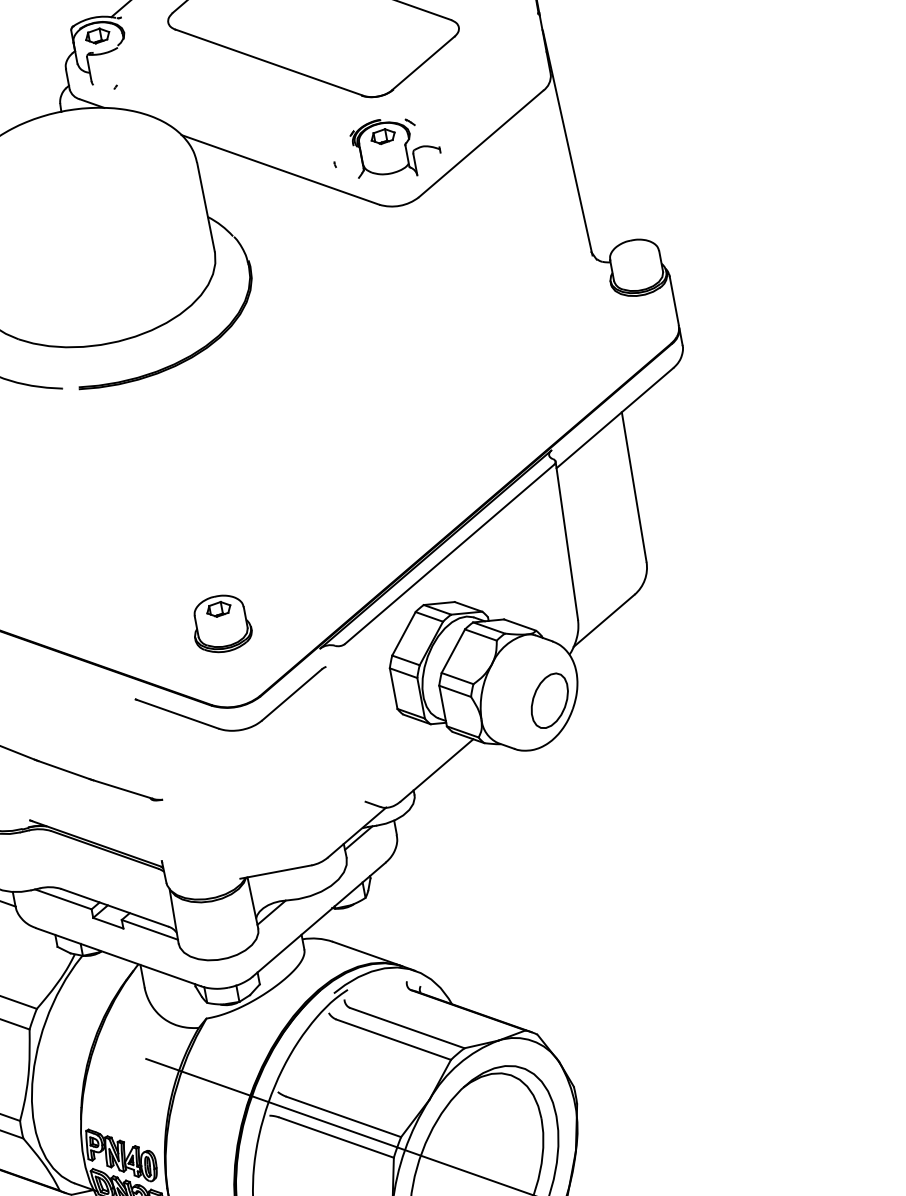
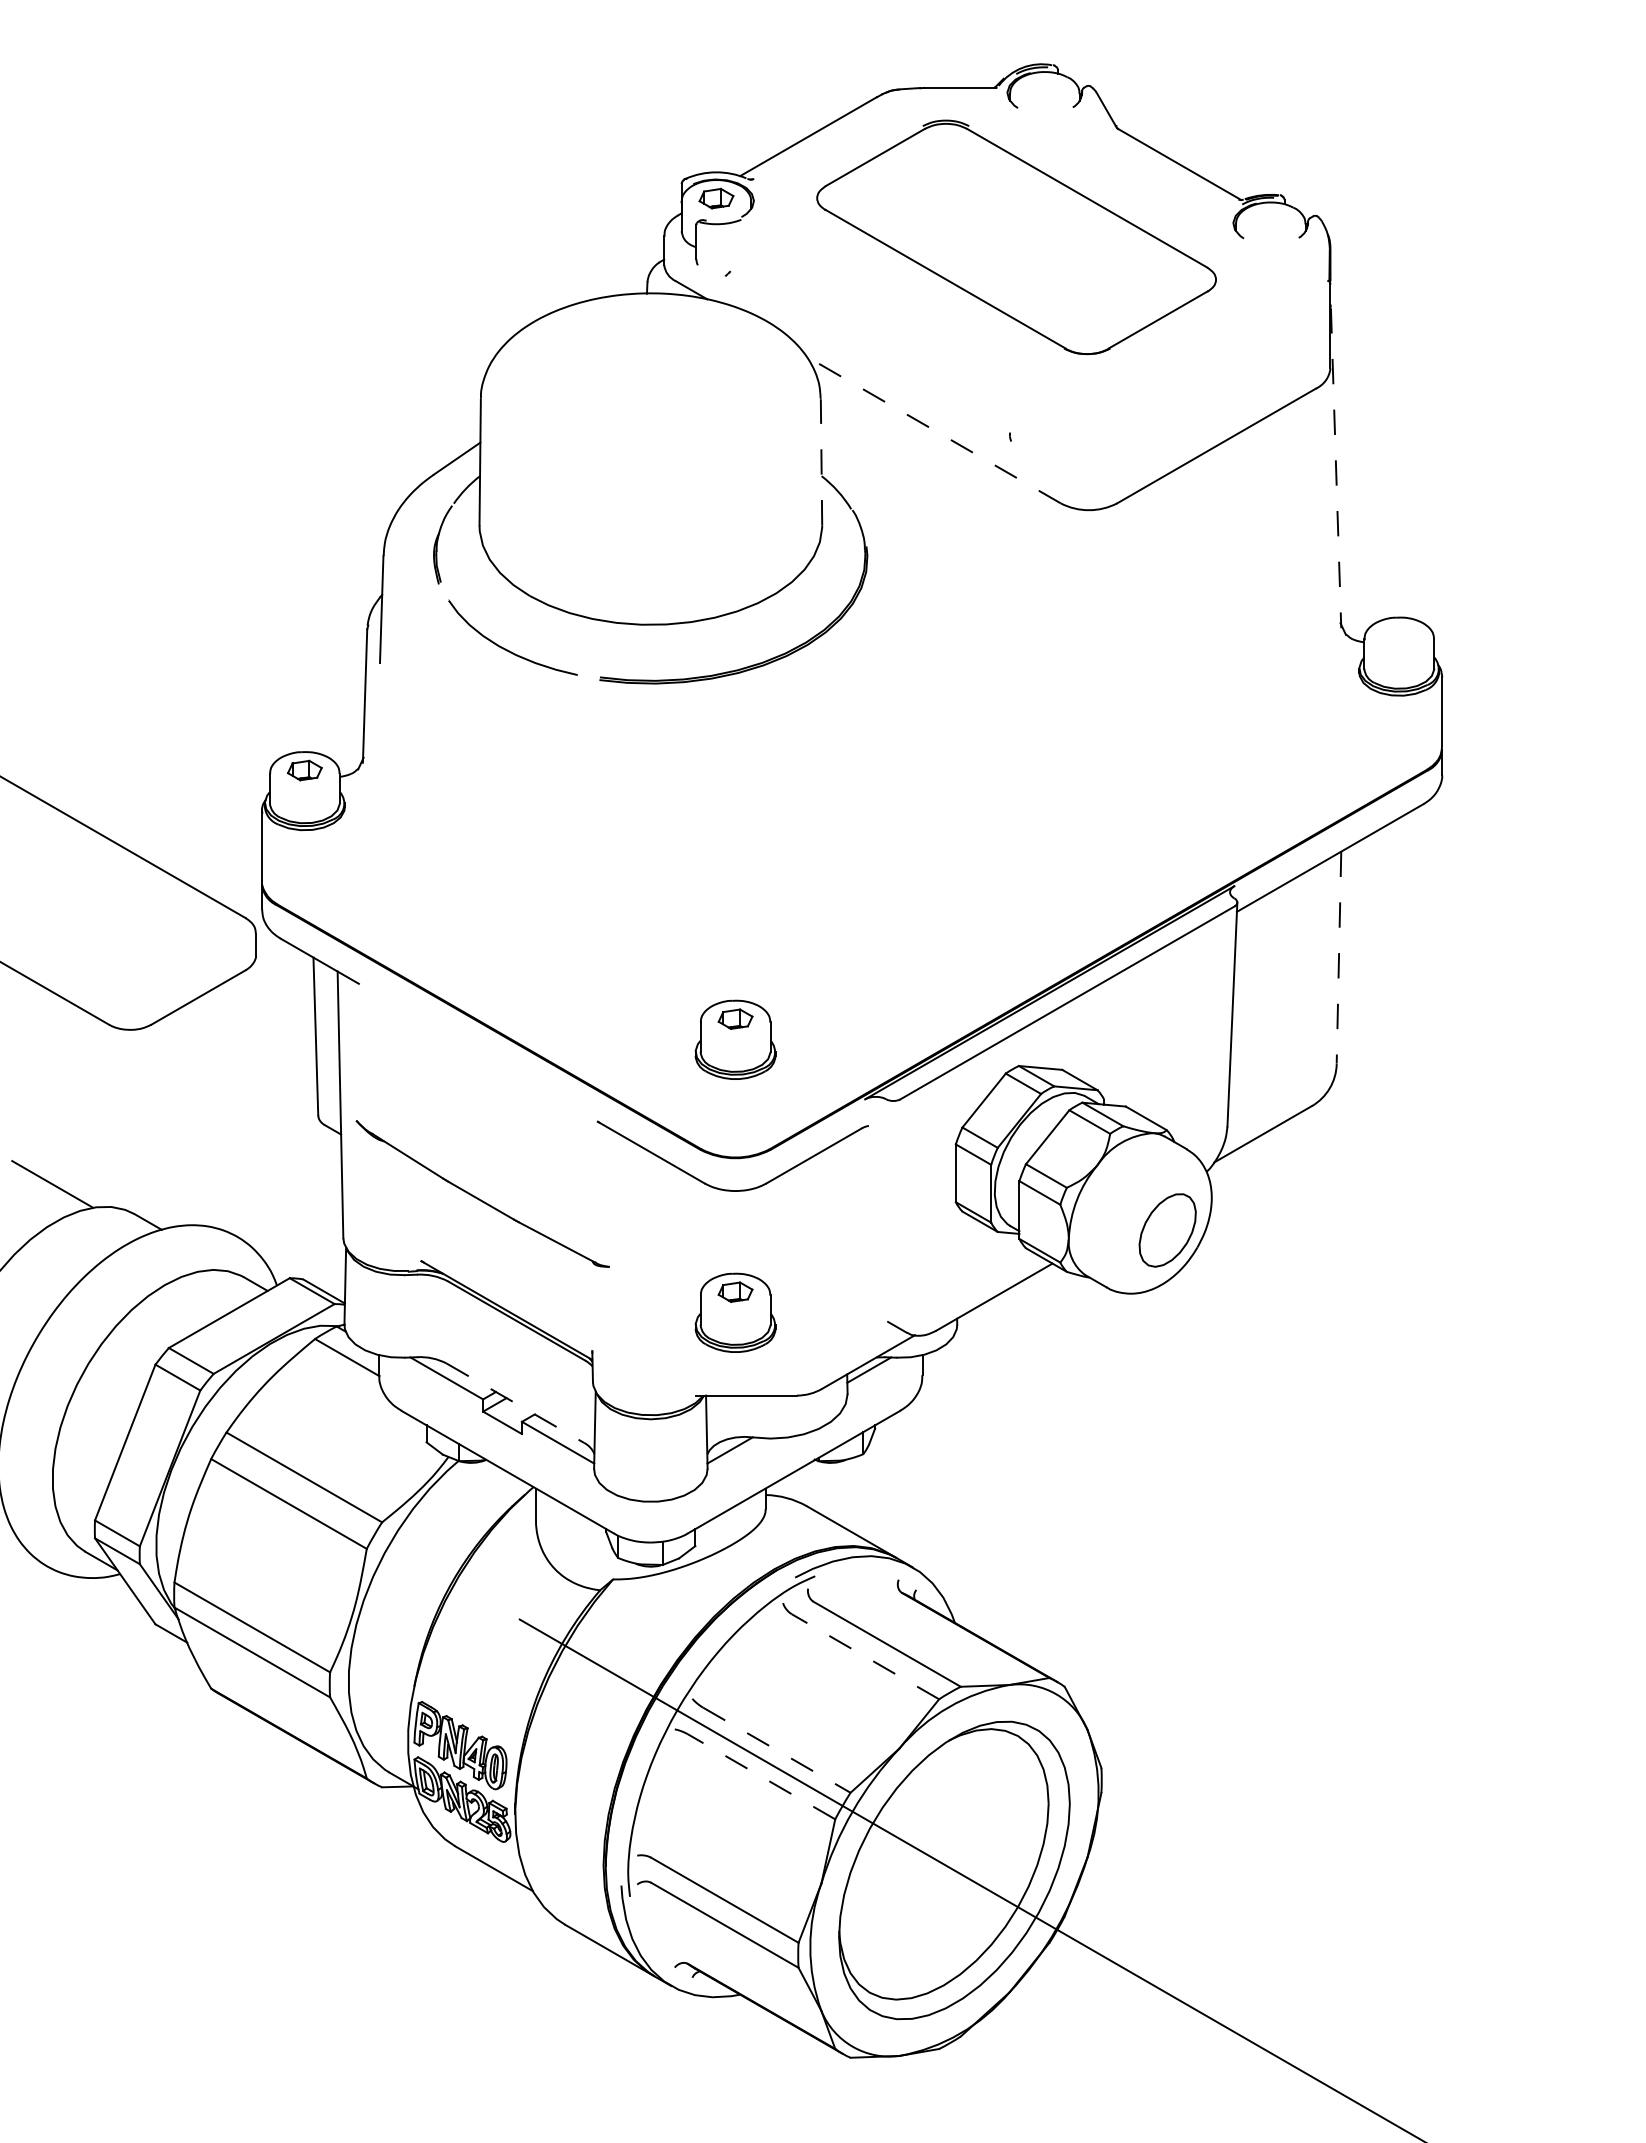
line: (568, 144) -> (1336, 468), solid -> dashed
part: (396, 147) -> (1098, 429), removed
line: (280, 169) -> (933, 429), solid -> dashed
line: (205, 206) -> (821, 461), solid -> dashed
line: (633, 487) -> (1338, 958), solid -> dashed
part: (257, 815) -> (735, 1312), added
line: (114, 907) -> (515, 1403), solid -> dashed
line: (393, 1039) -> (865, 1656), solid -> dashed
line: (344, 1117) -> (777, 1750), solid -> dashed
line: (336, 1137) -> (761, 1776), solid -> dashed

